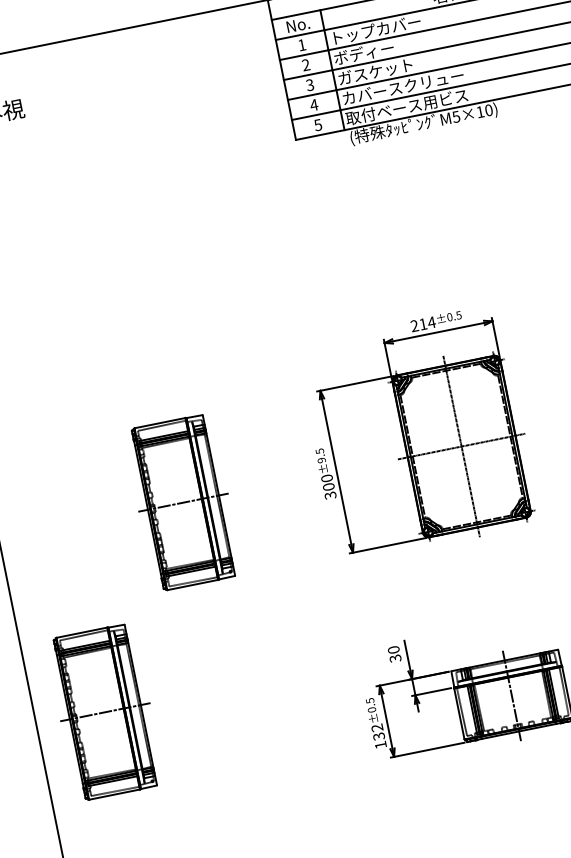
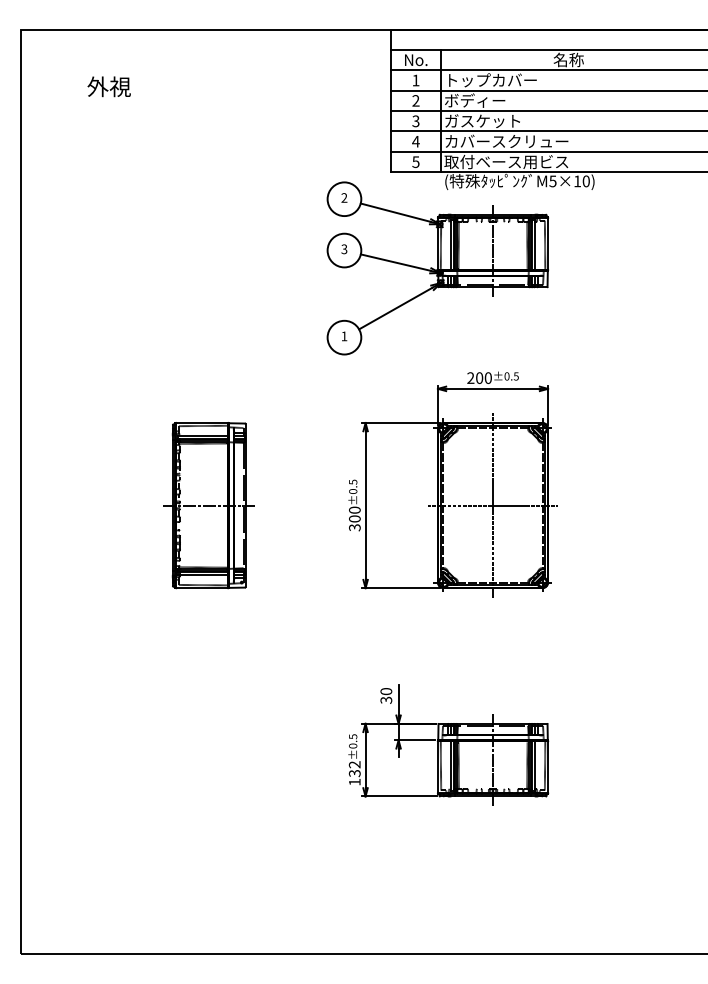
part: (360, 225) -> (437, 268), added
text: (428, 323) -> (484, 378), 214 -> 200
text: (322, 460) -> (353, 491), ±9.5 -> ±0.5
part: (104, 712) -> (90, 695), removed

